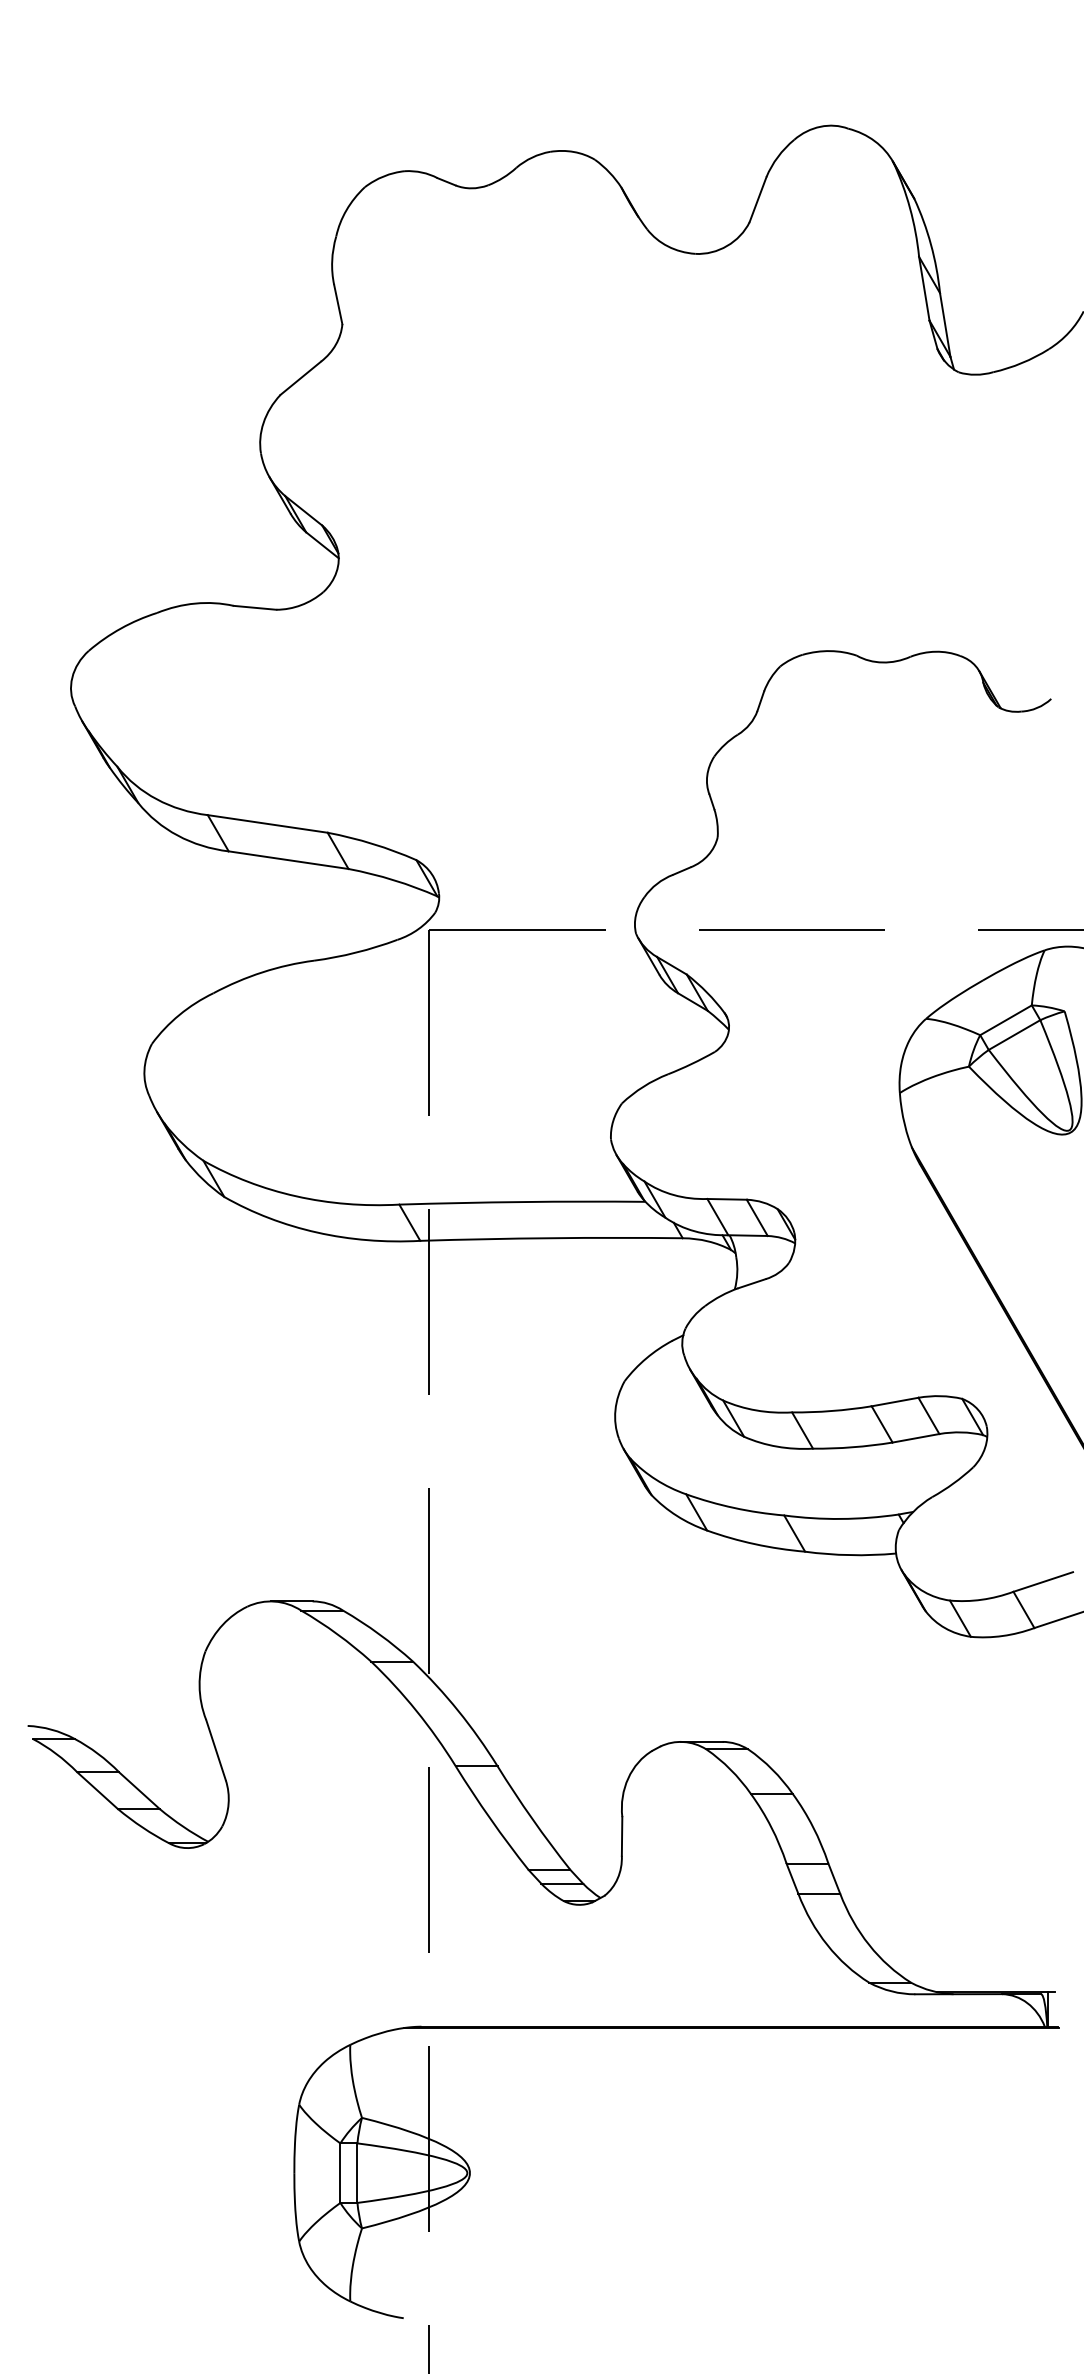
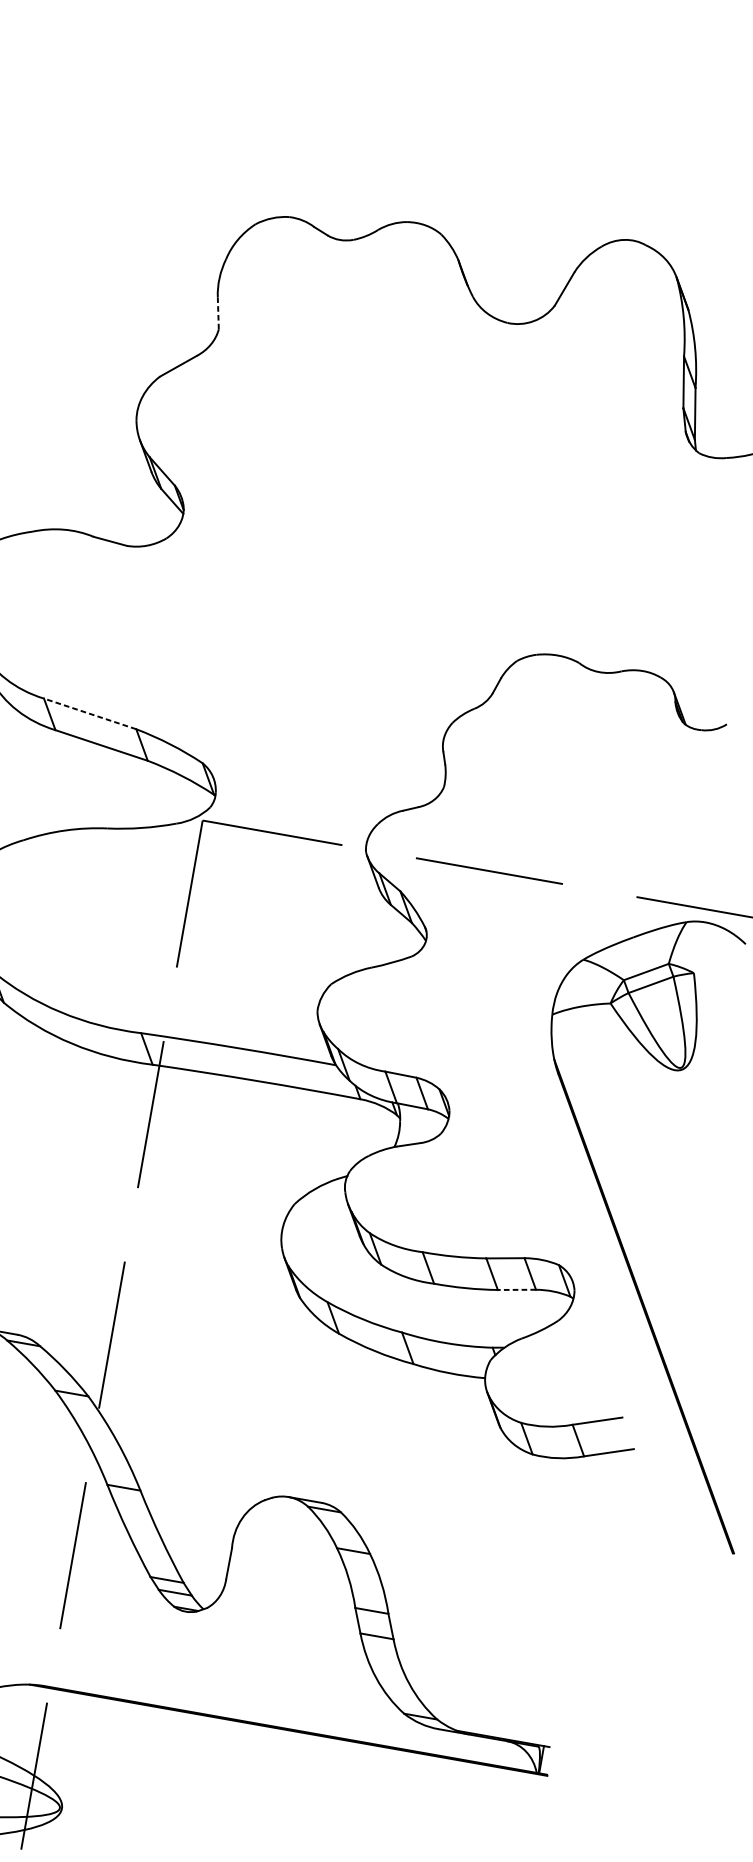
line: (338, 304) -> (218, 313), solid -> dashed
line: (267, 823) -> (90, 713), solid -> dashed
line: (915, 1438) -> (516, 1289), solid -> dashed

